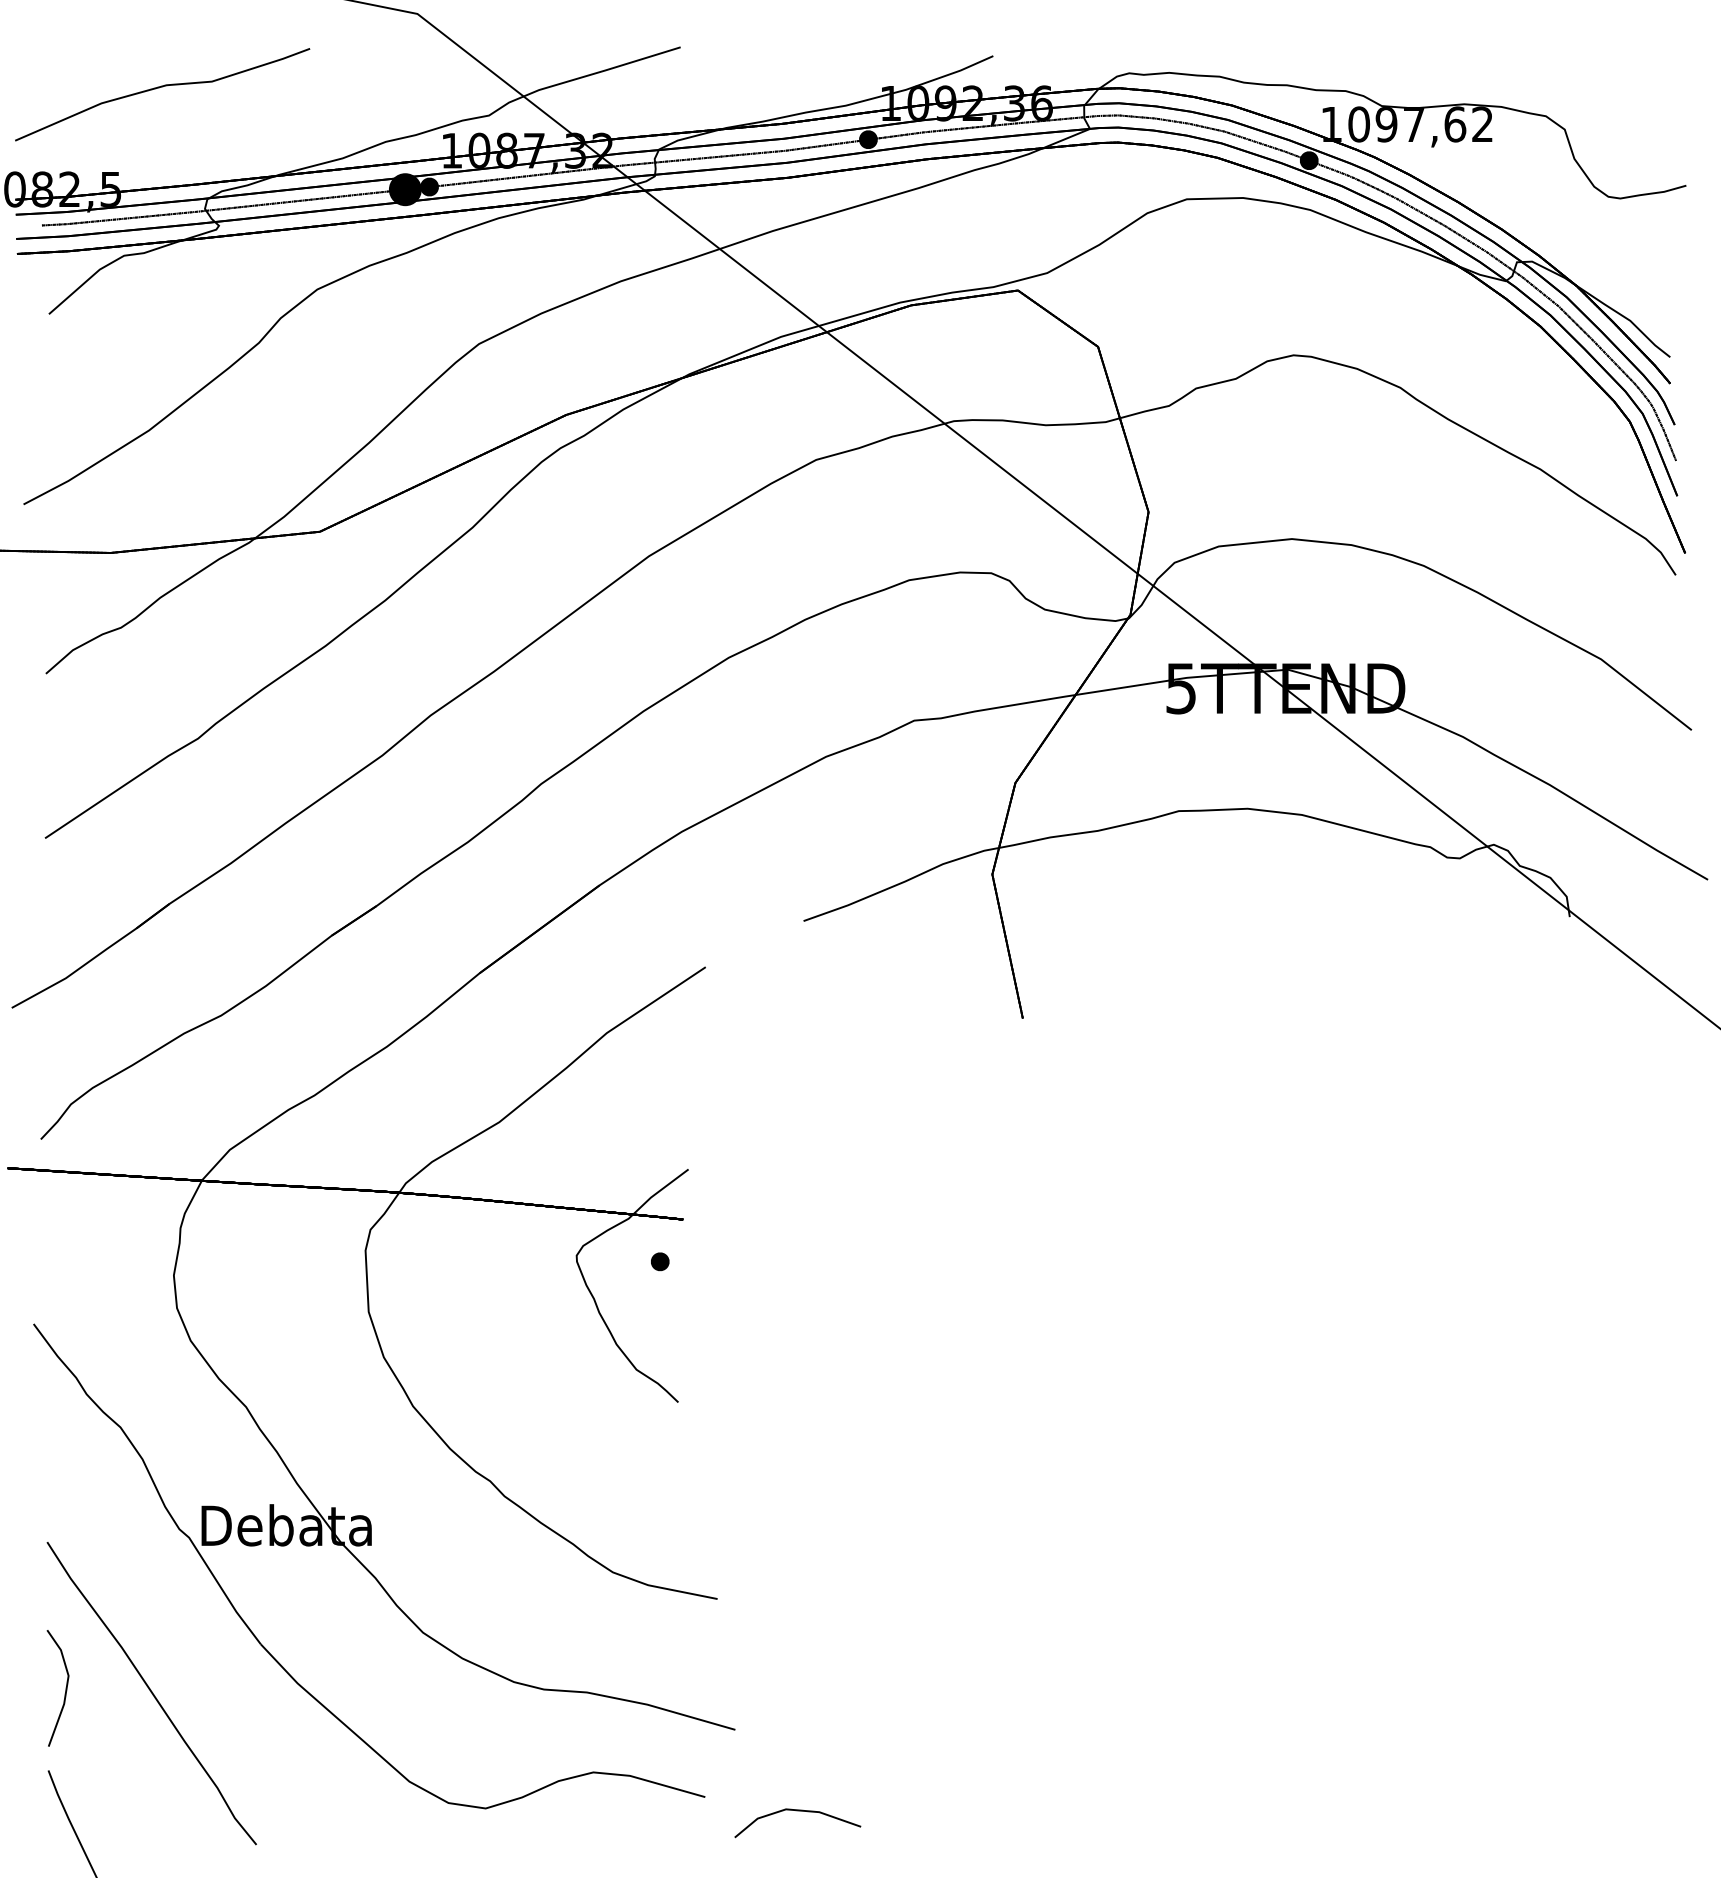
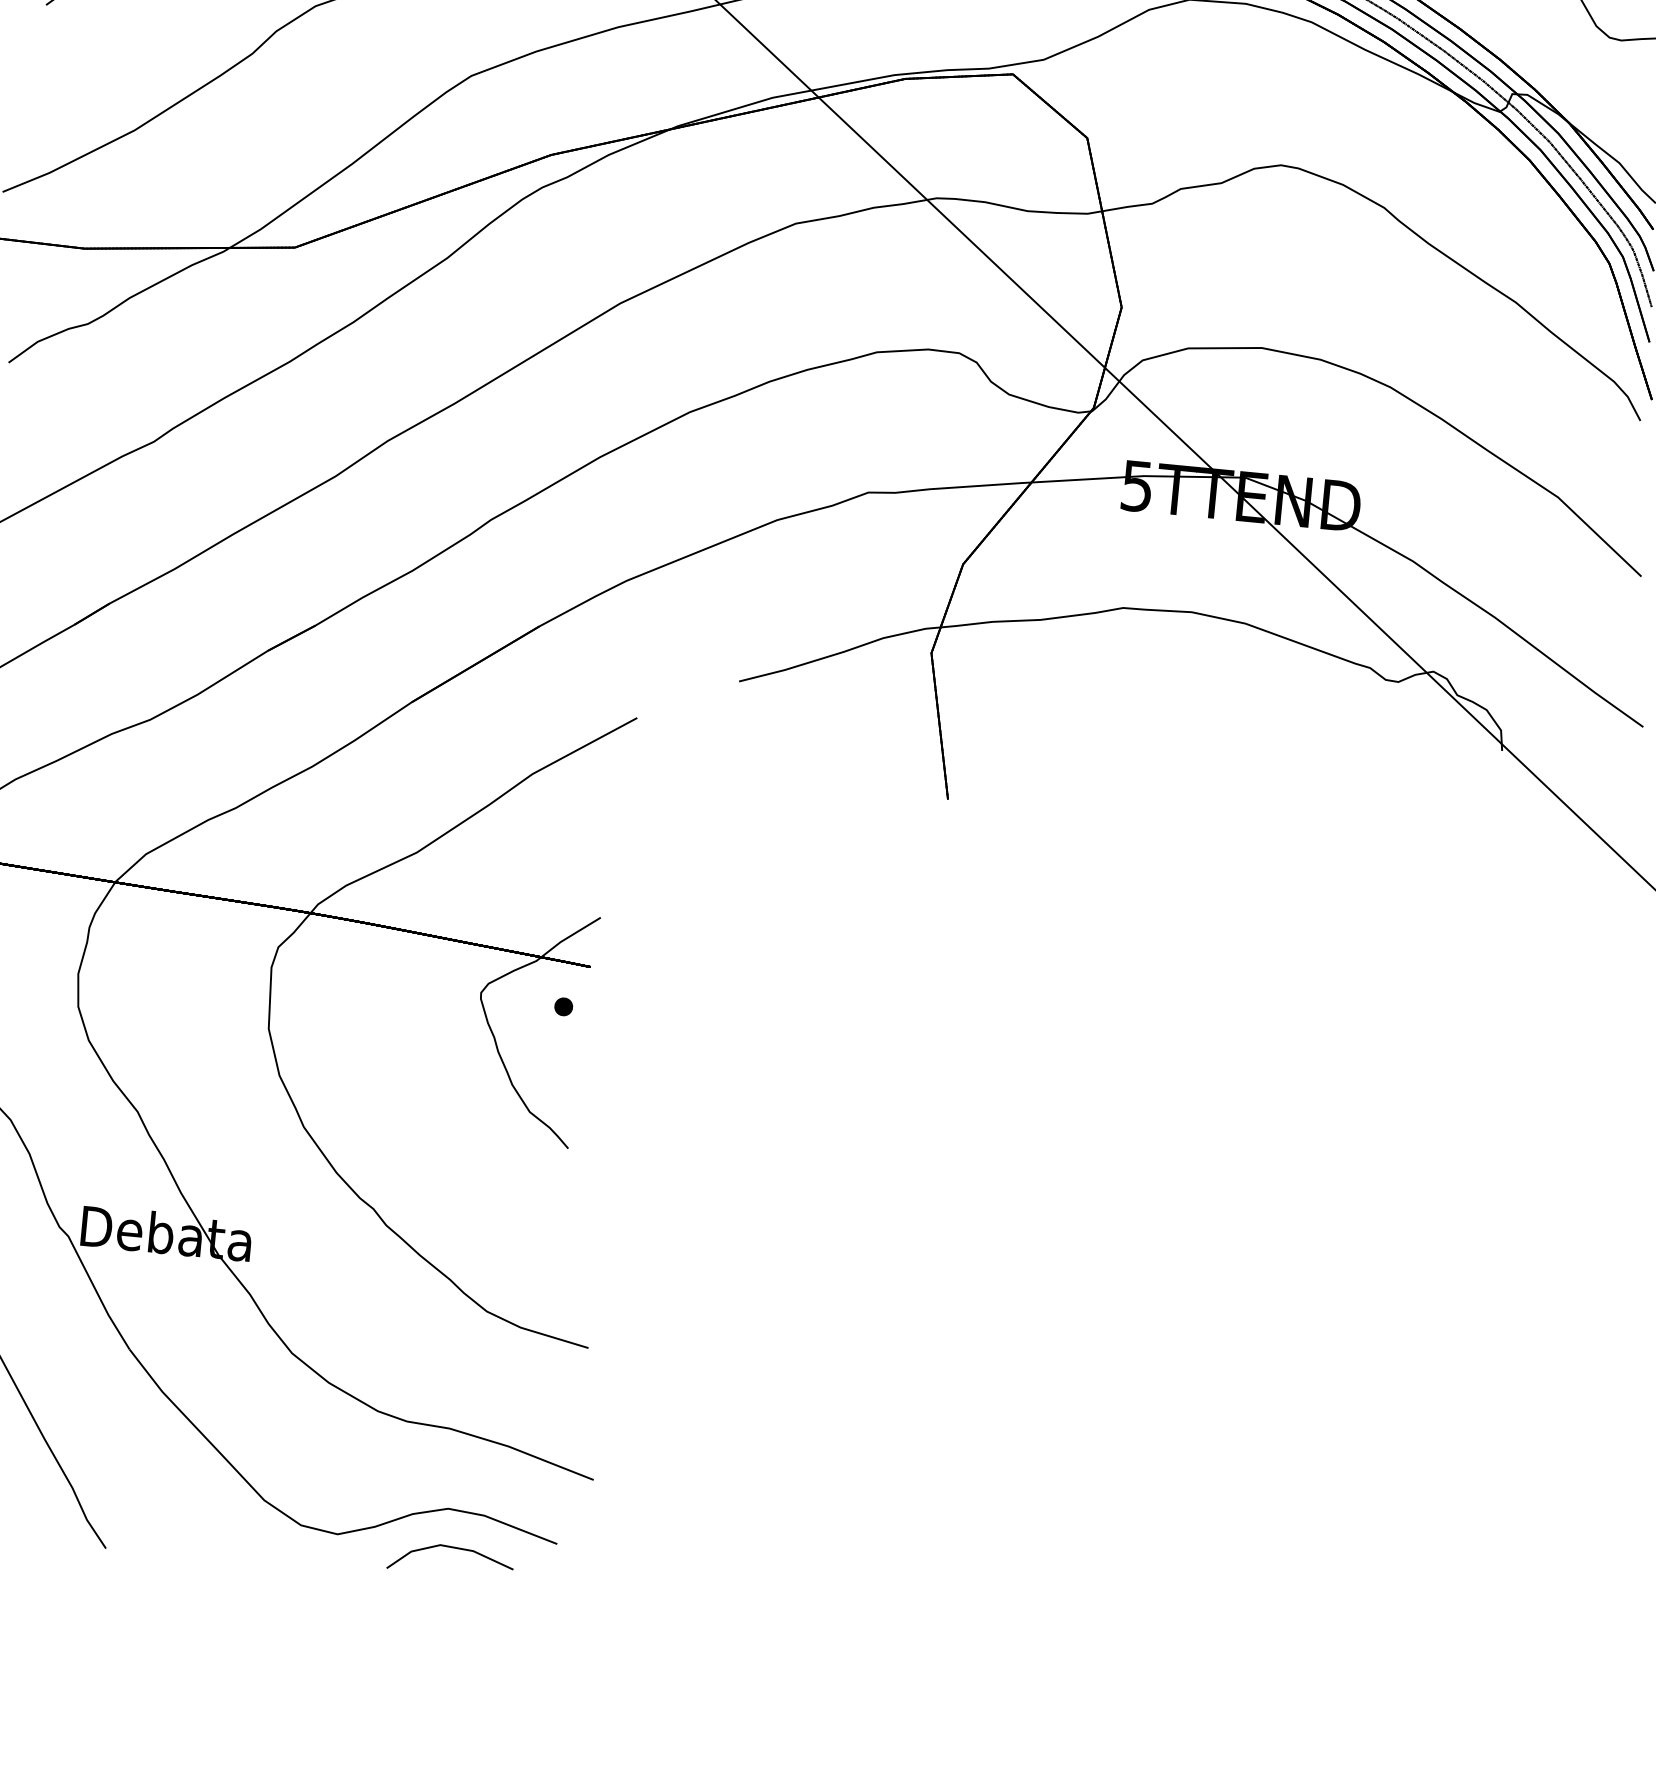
line: (797, 1811) -> (451, 1548), moved

